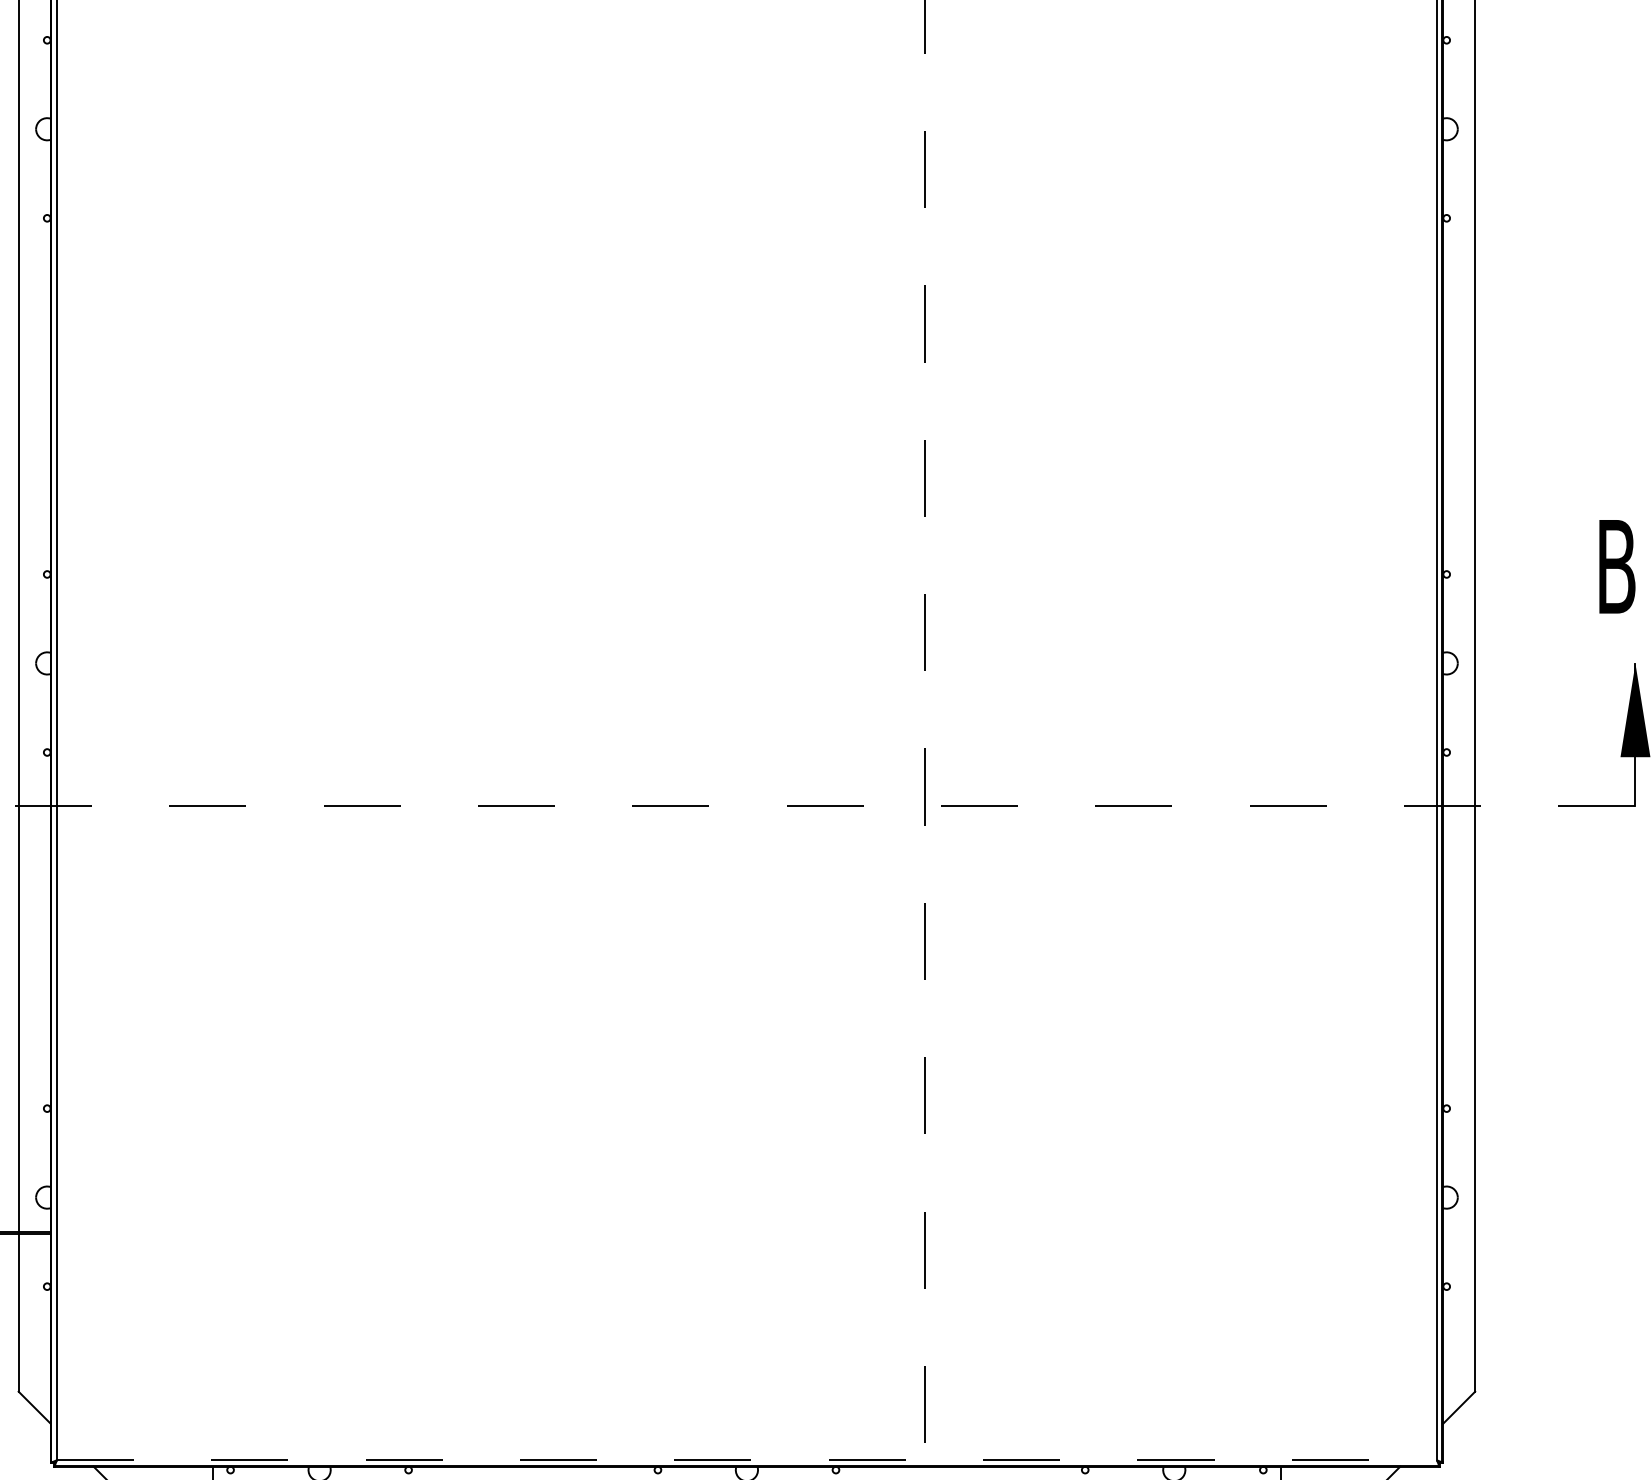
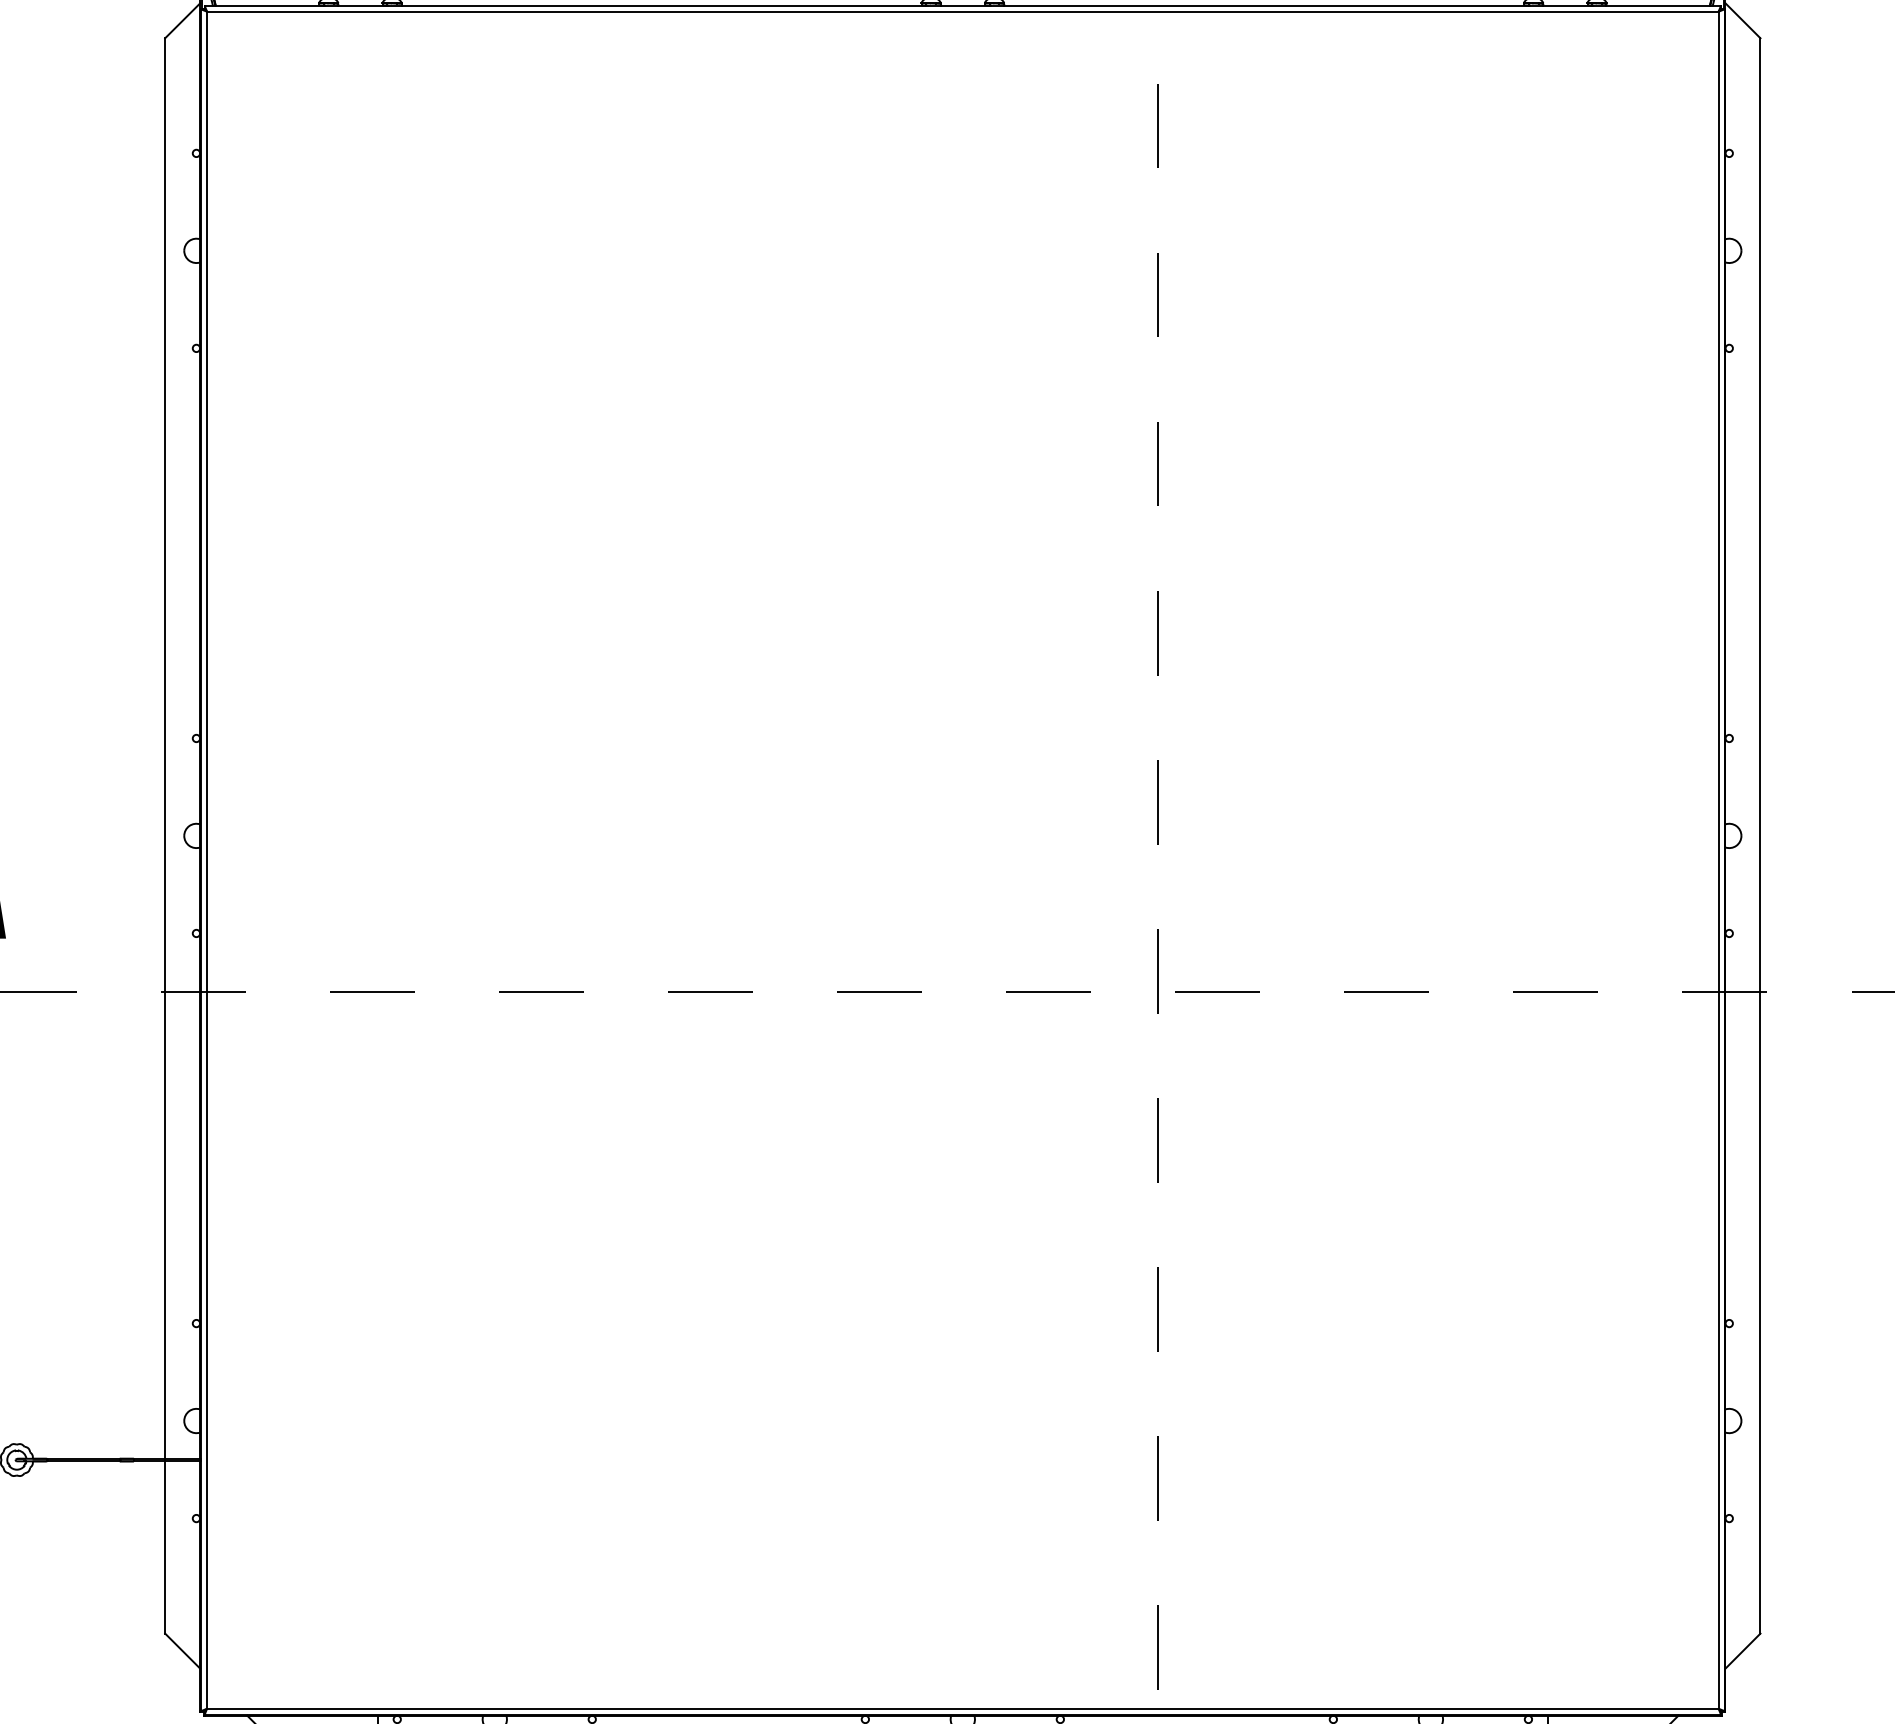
line: (746, 1460) -> (962, 1708), dashed -> solid

